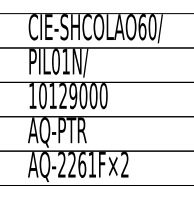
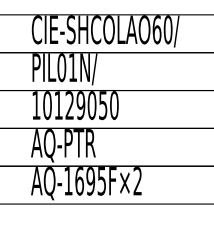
text: (93, 96) -> (103, 106), 10129000 -> 10129050
text: (76, 164) -> (84, 180), AQ-2261F×2 -> AQ-1695F×2

